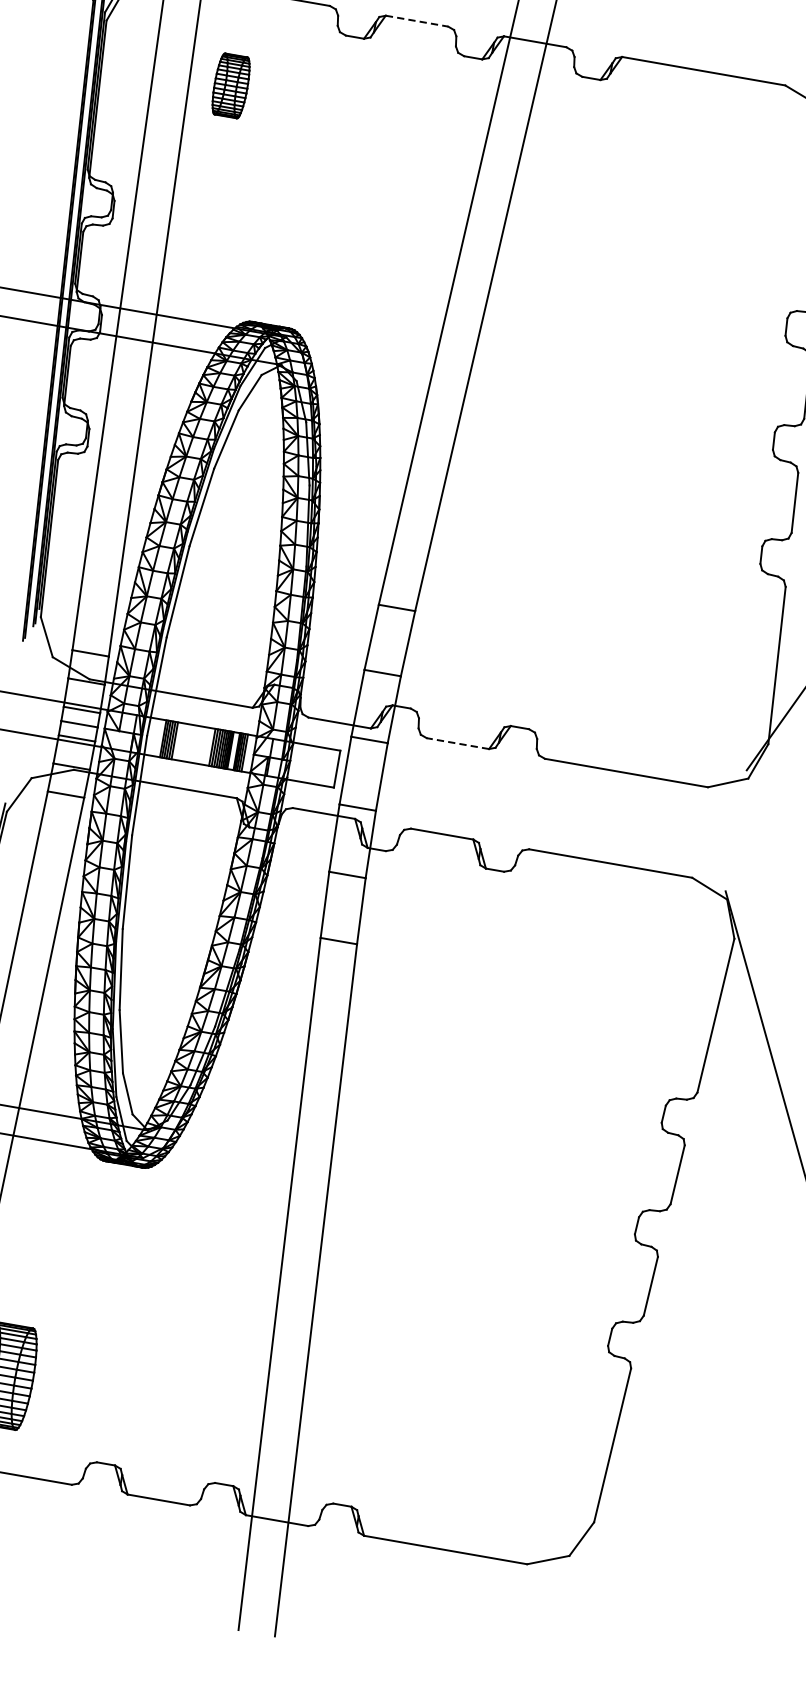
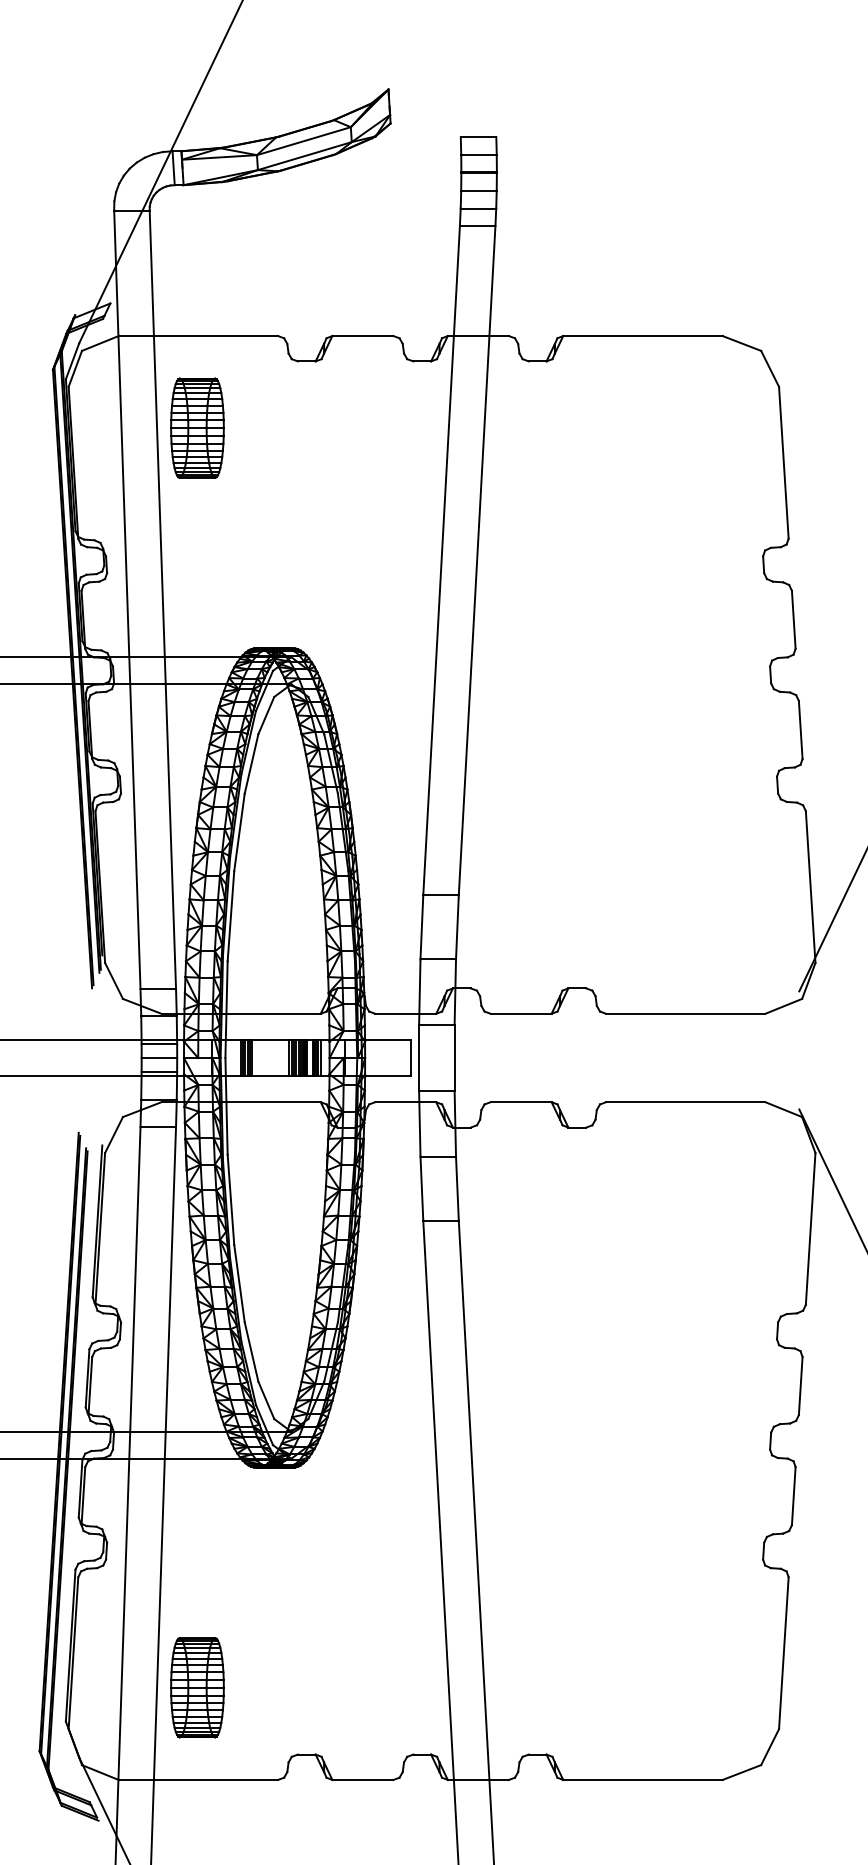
line: (417, 21) -> (363, 336), dashed -> solid
part: (231, 85) -> (197, 427), size x1.67
line: (457, 743) -> (520, 1013), dashed -> solid

